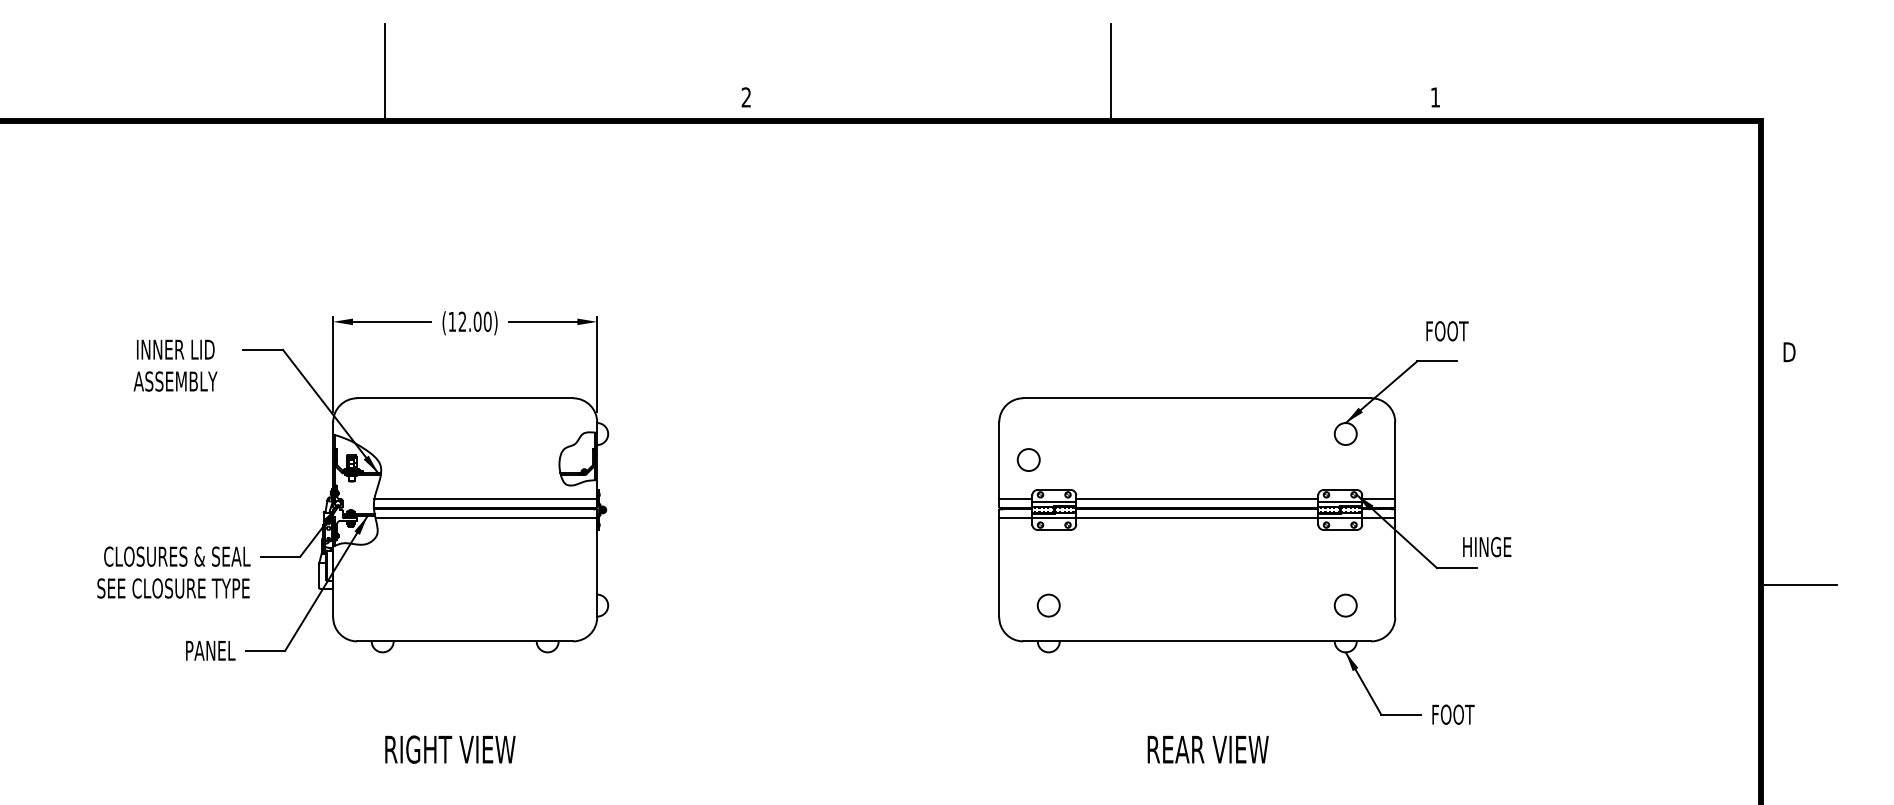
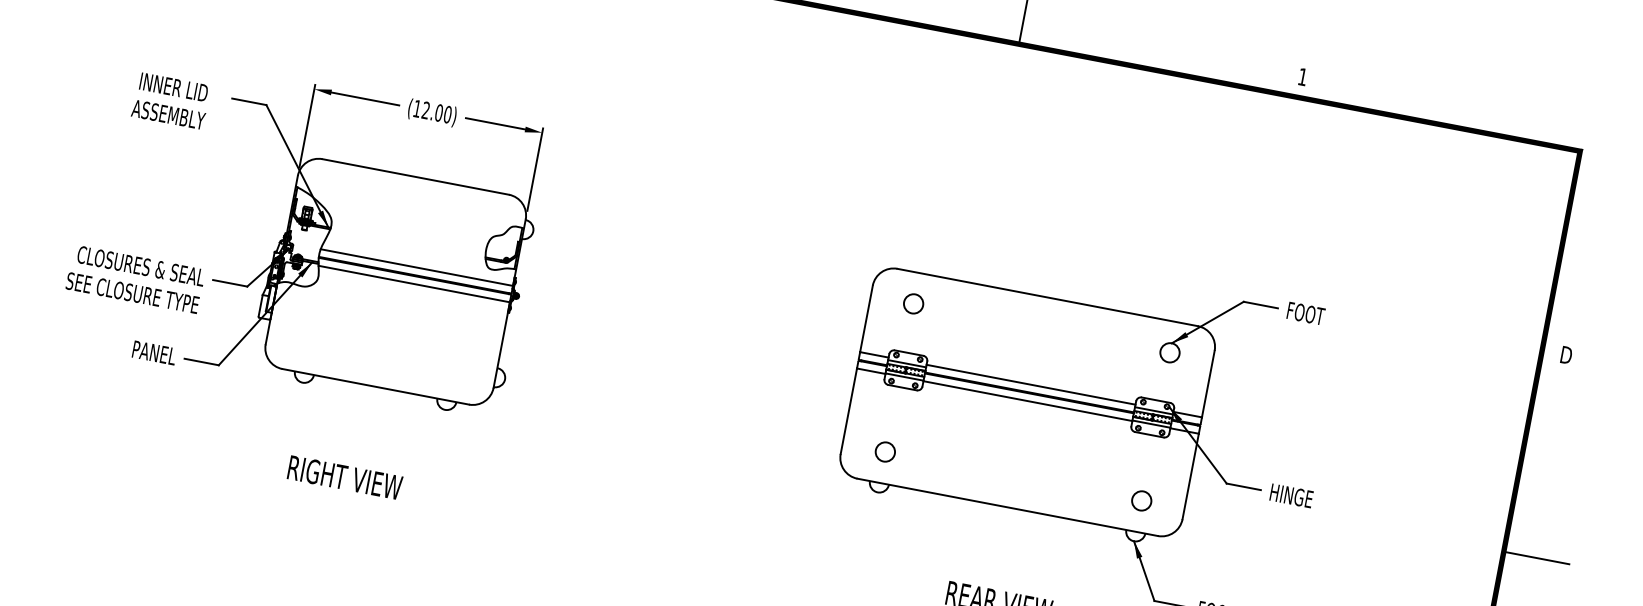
text: (1447, 331) -> (1306, 313), moved
circle: (1028, 459) -> (913, 303), moved
text: (1487, 547) -> (1291, 496), moved

